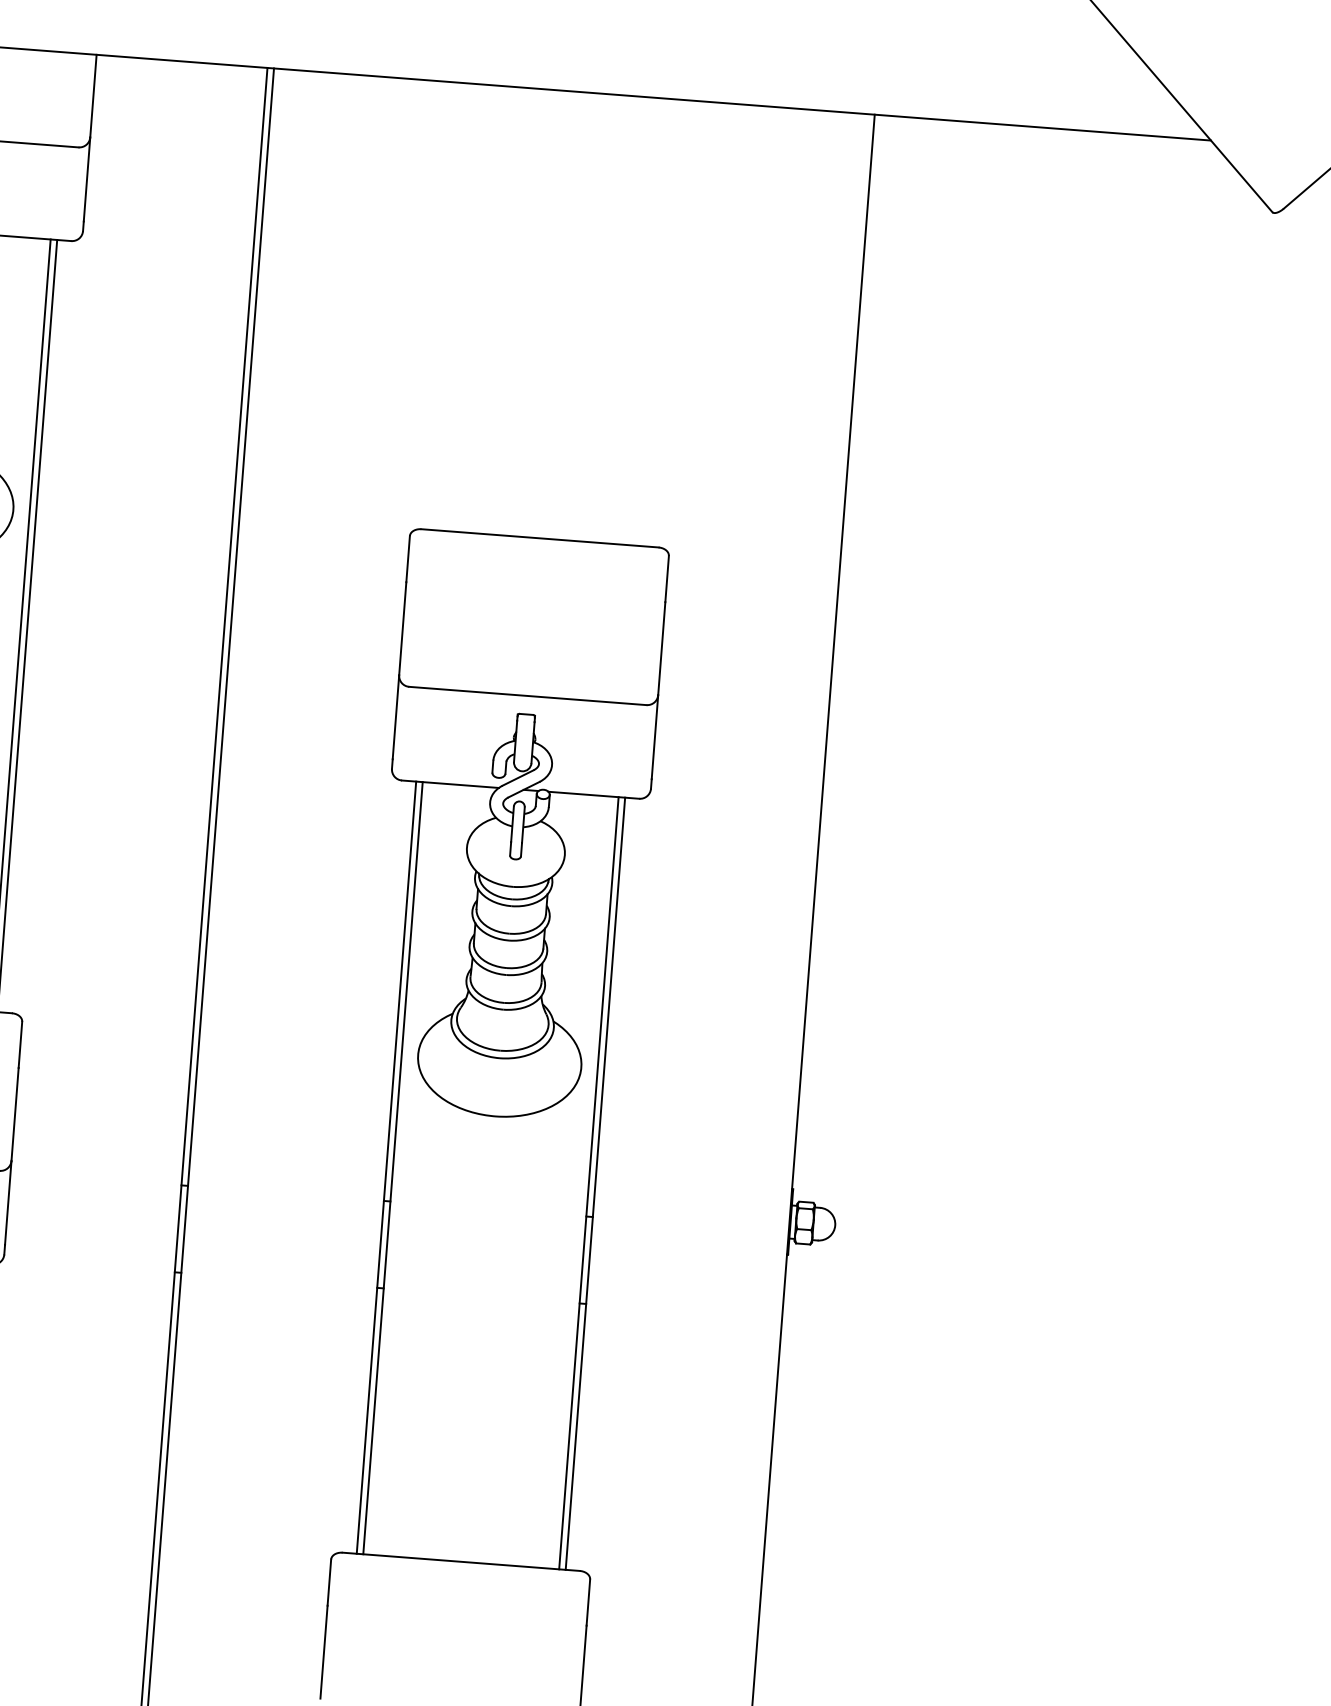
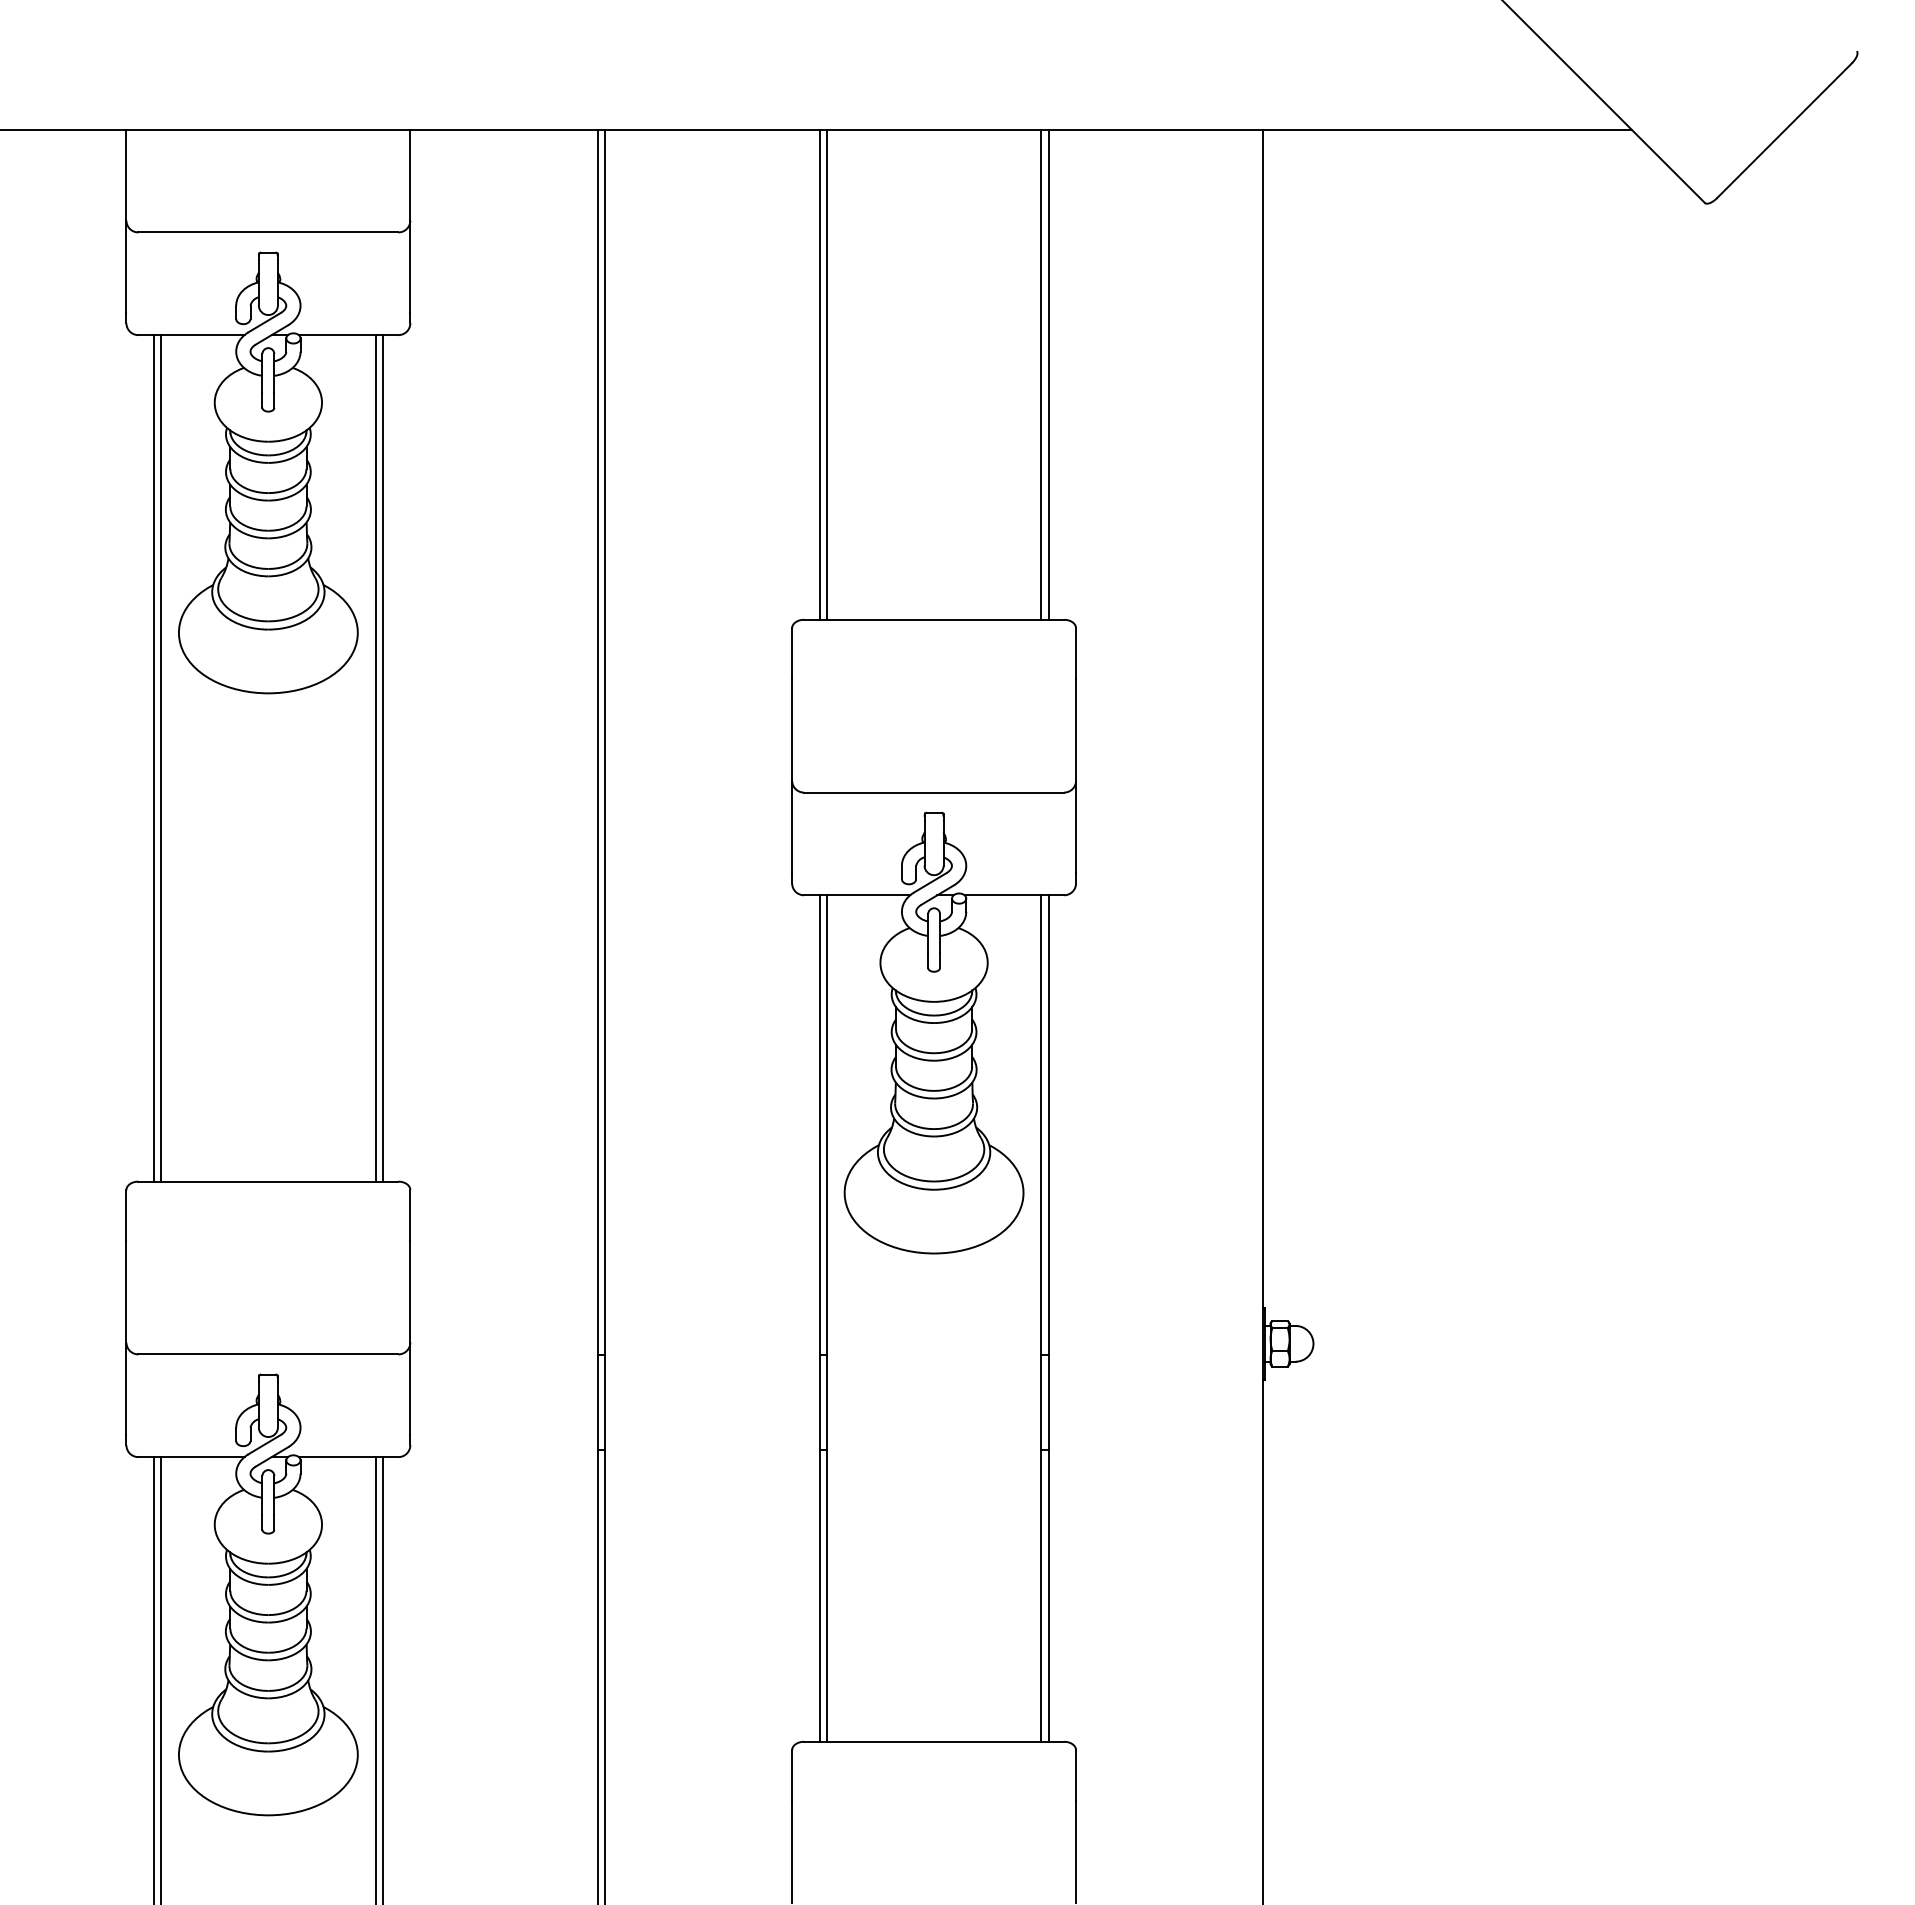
line: (452, 306) -> (819, 374), added
line: (459, 307) -> (826, 374), added
line: (655, 322) -> (1041, 374), added
line: (661, 322) -> (1048, 374), added

